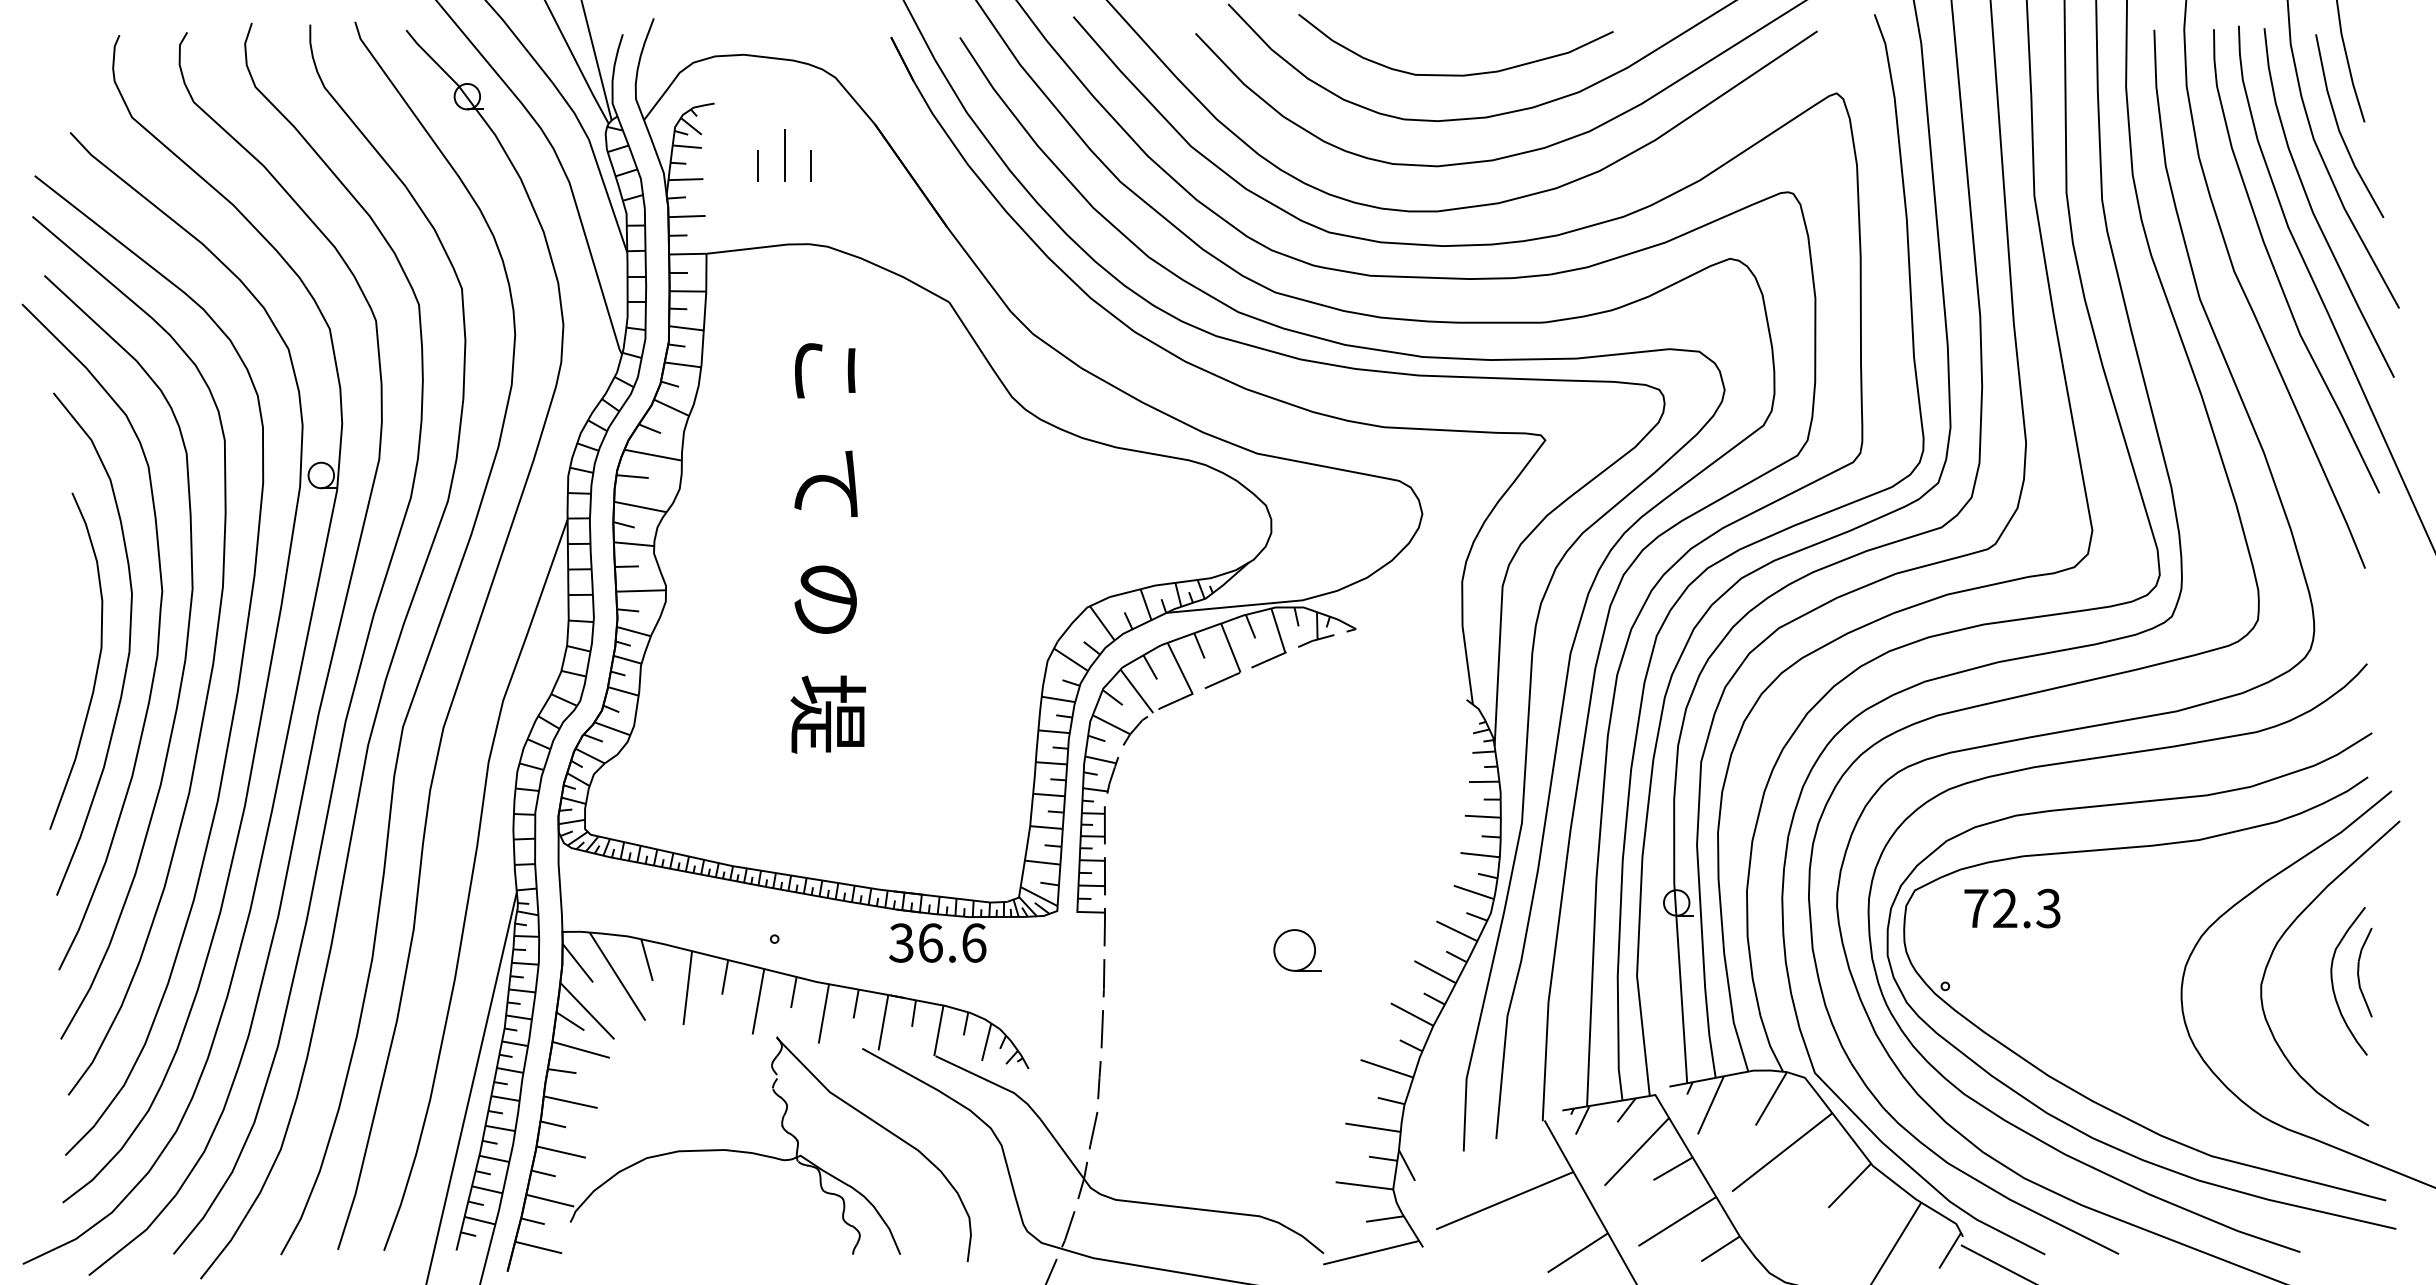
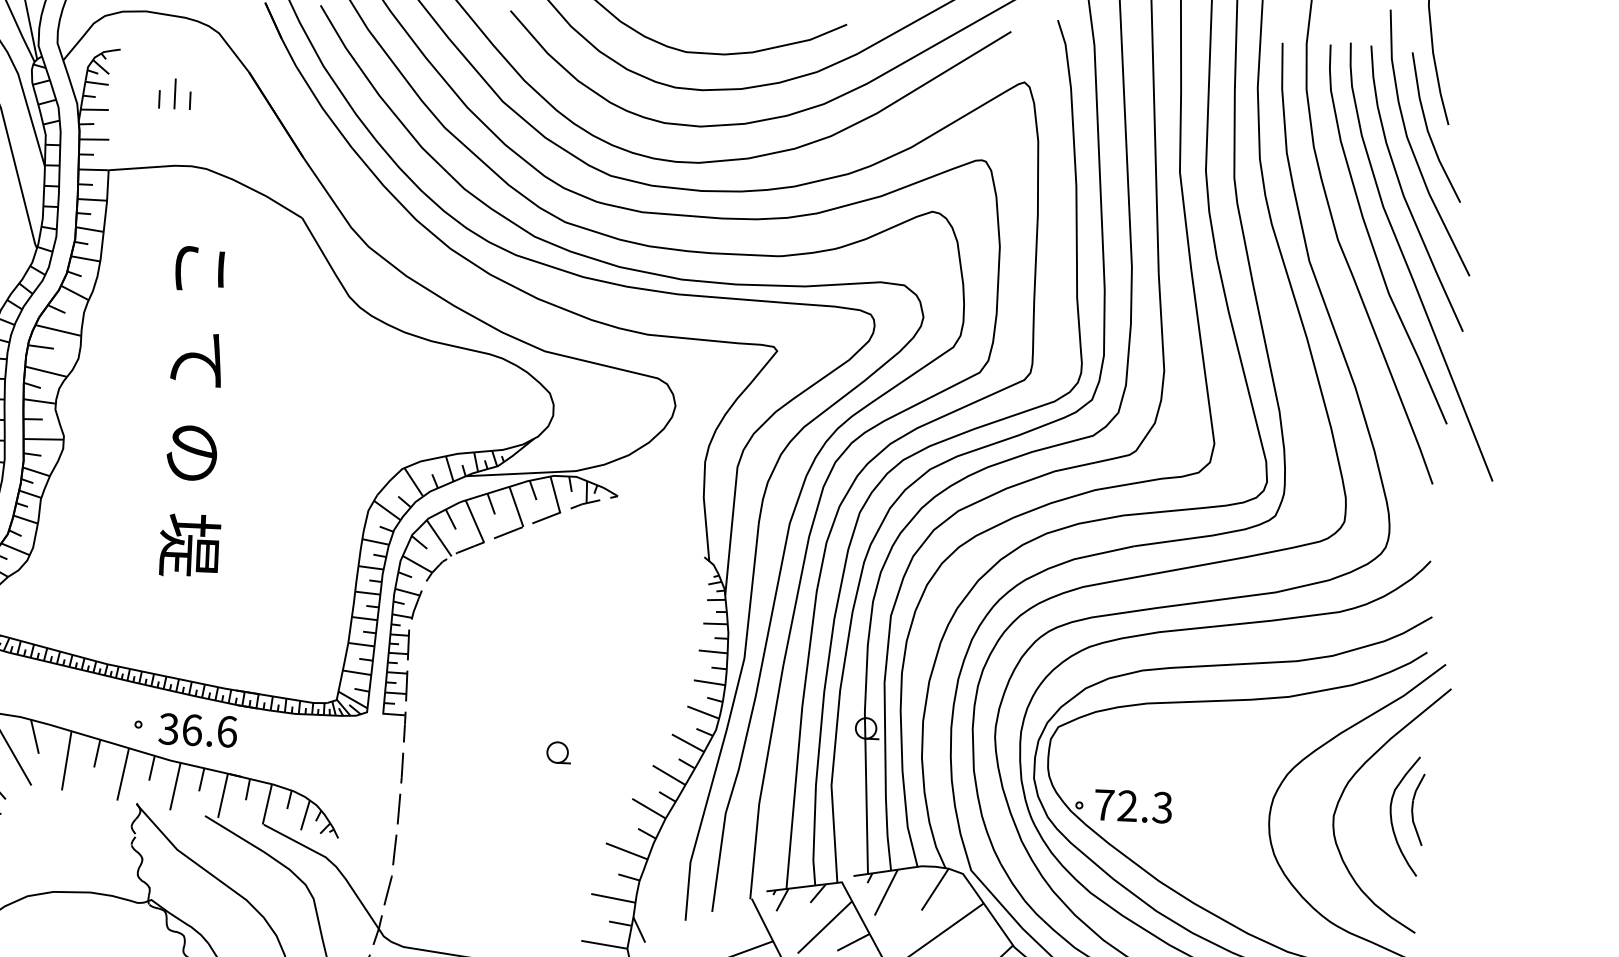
part: (784, 155) -> (175, 93), size x0.71
text: (2012, 908) -> (1133, 806), moved
text: (937, 942) -> (197, 729), moved
part: (1297, 949) -> (559, 752), size x0.62

